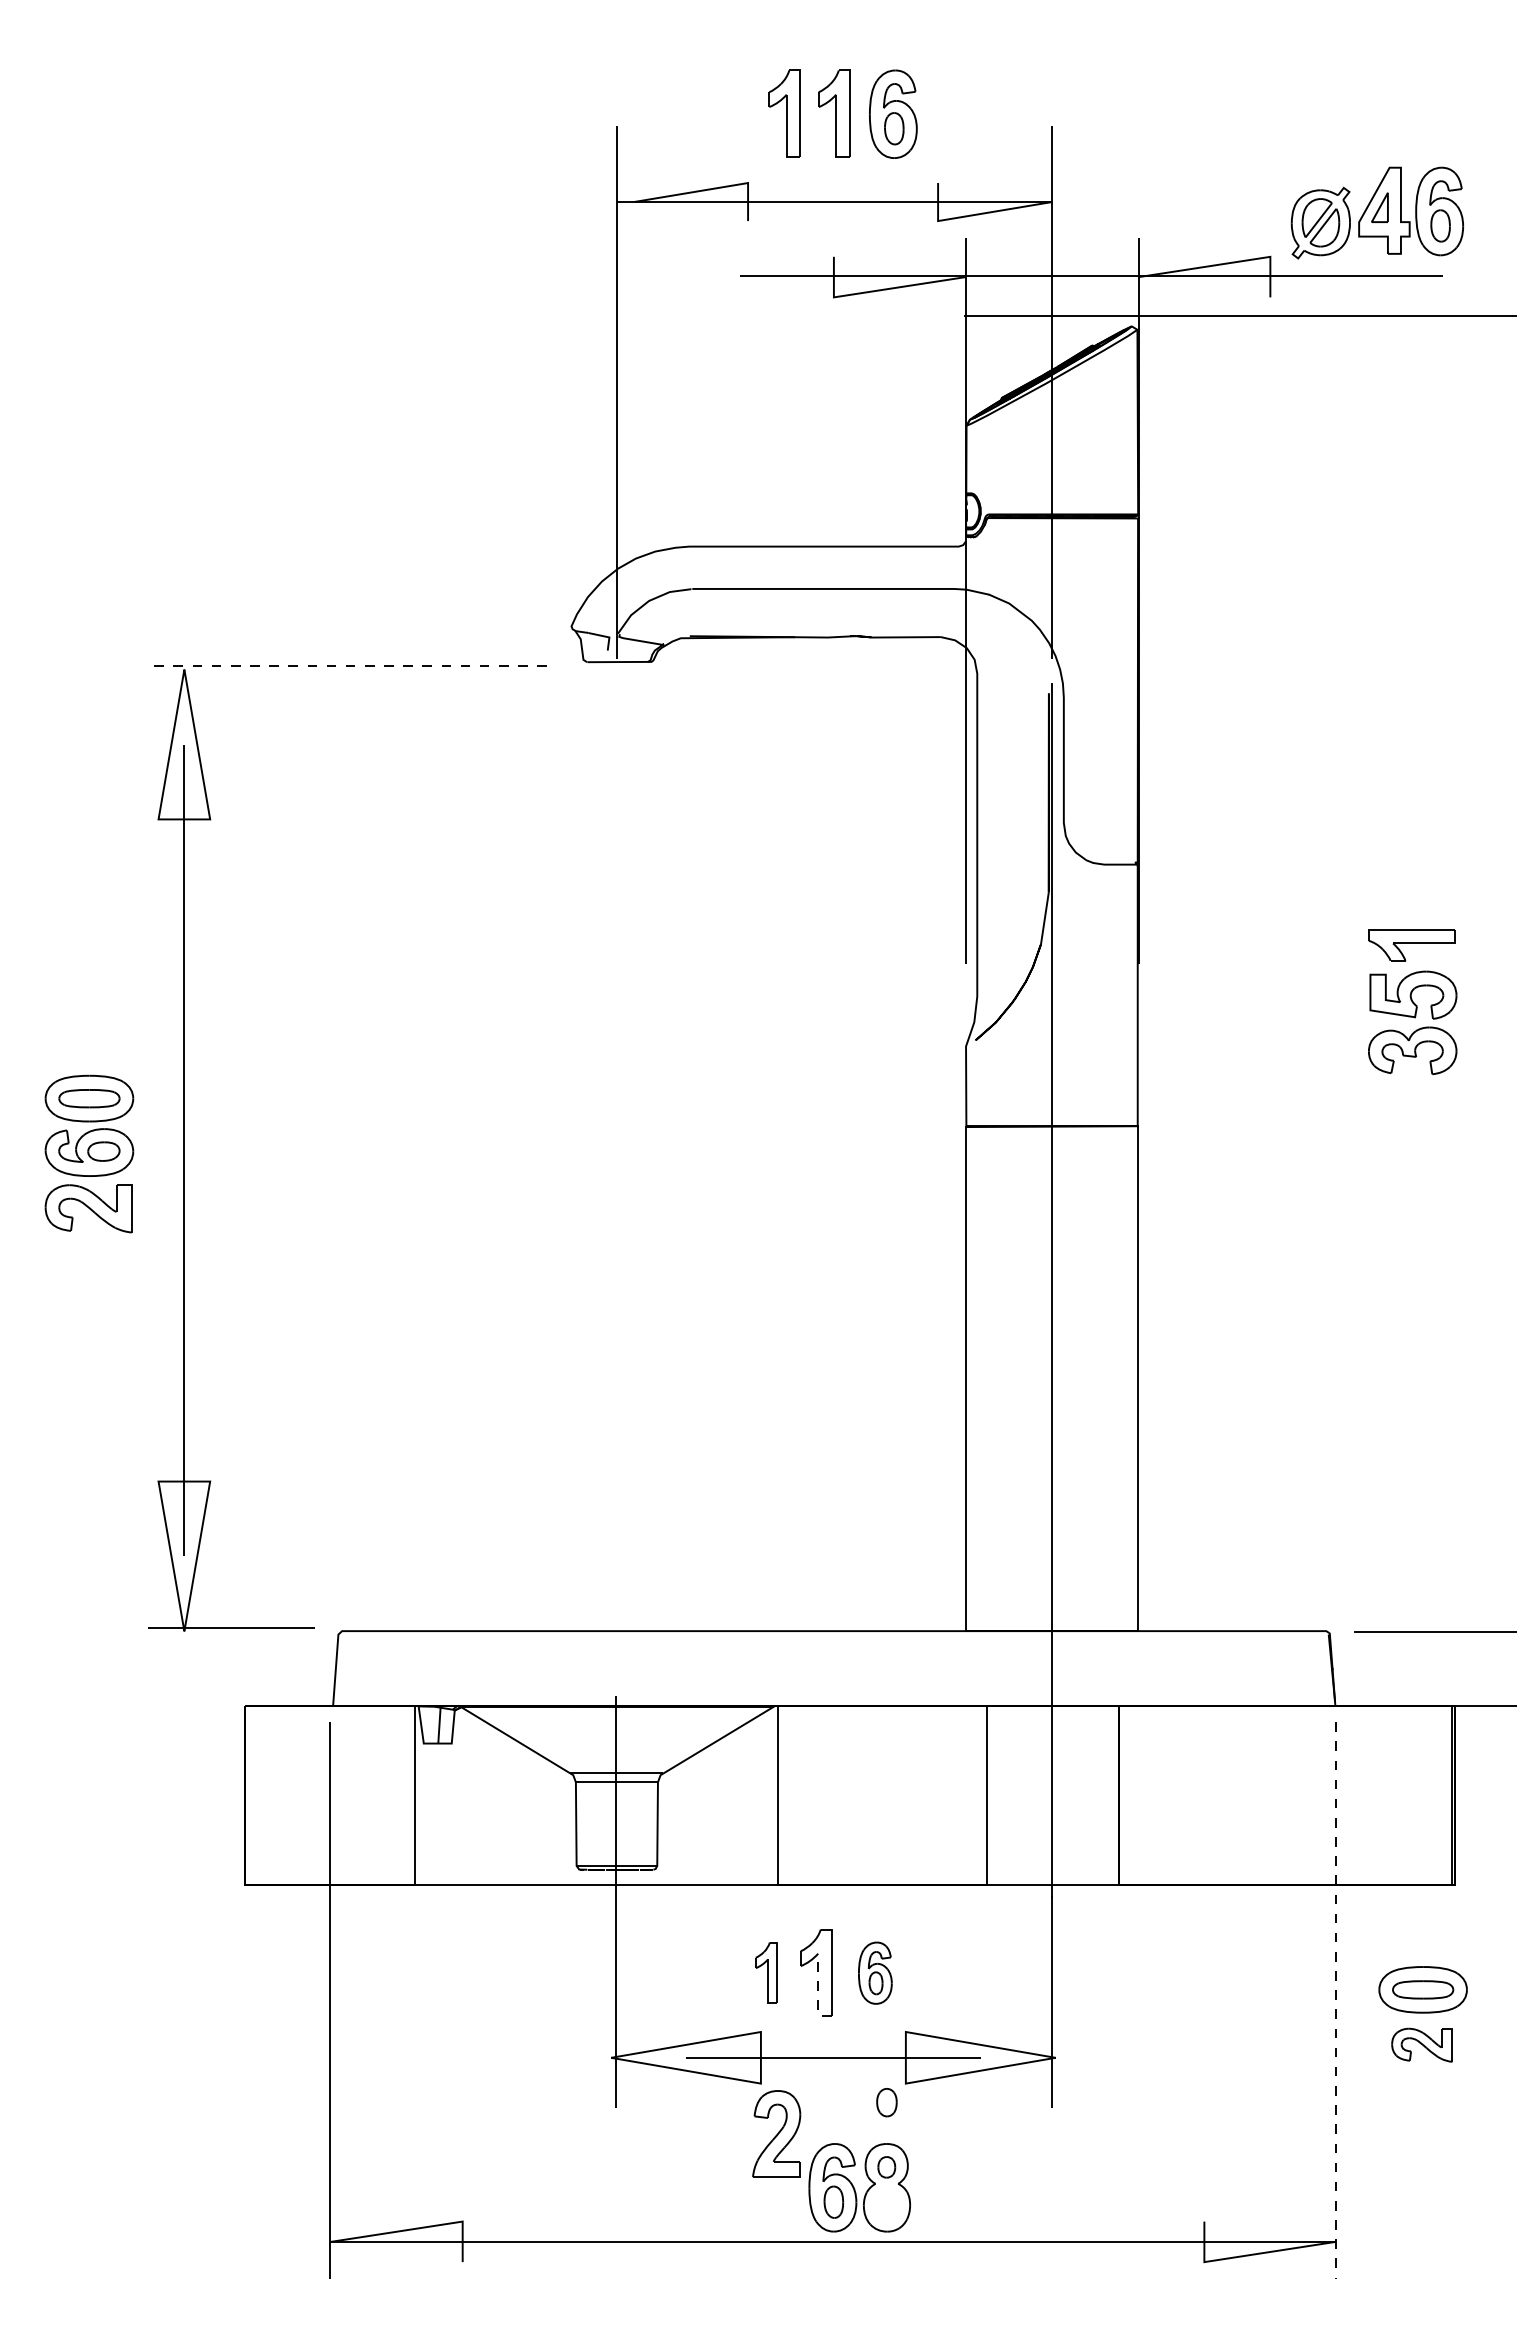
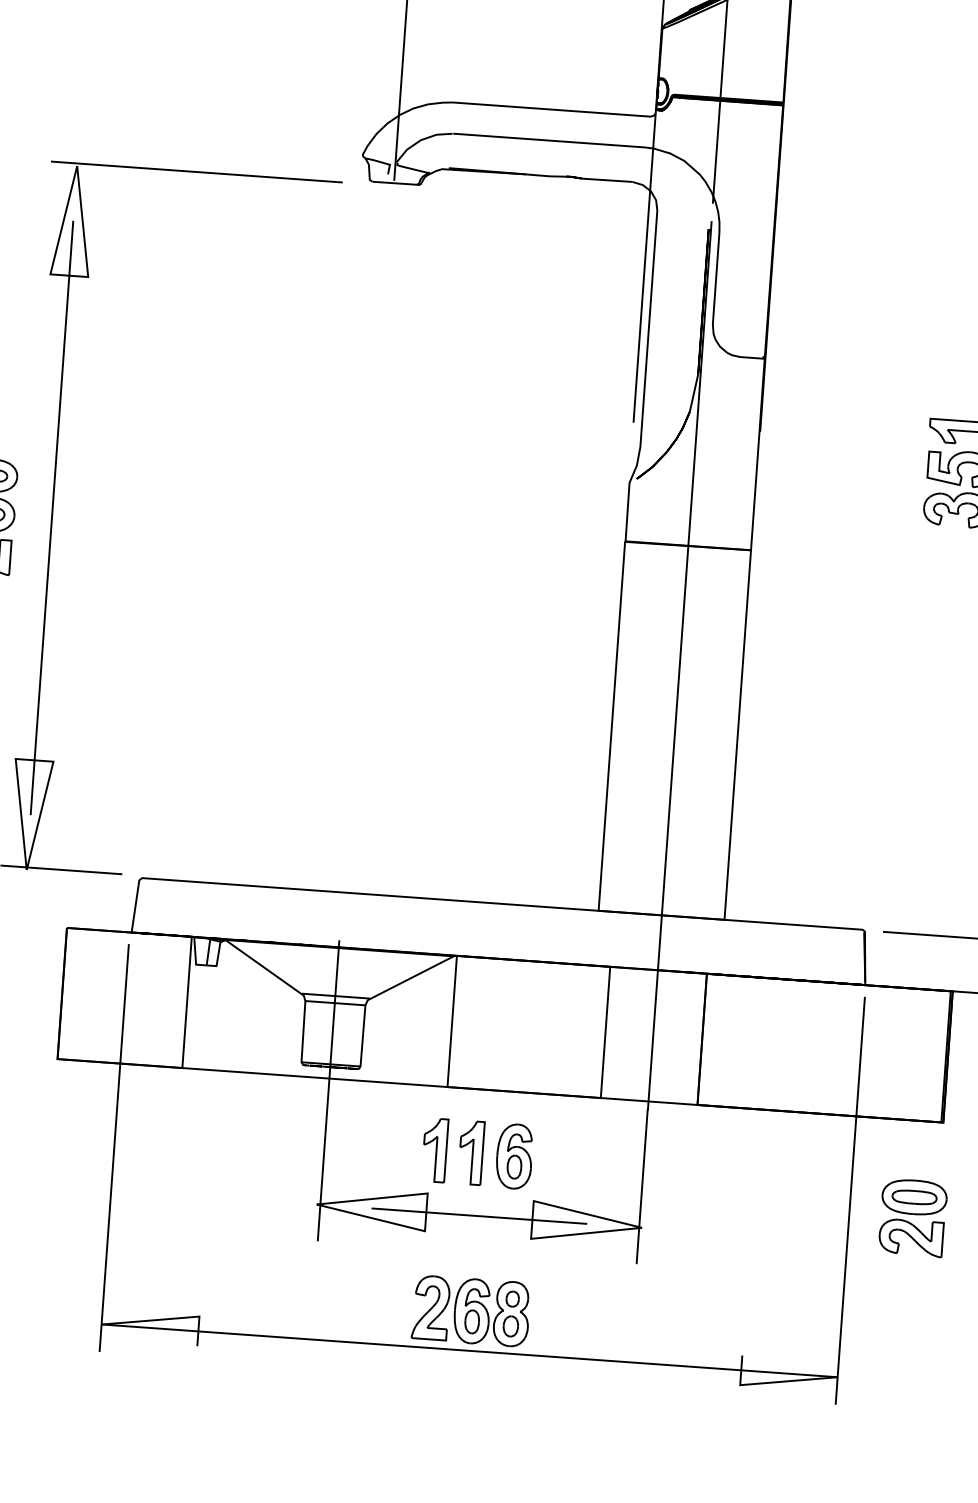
line: (347, 666) -> (196, 172), dashed -> solid
part: (766, 1972) -> (434, 1150), size x1.43
part: (875, 1972) -> (514, 1155), size x1.43
line: (818, 1991) -> (471, 1166), dashed -> solid
line: (1336, 2000) -> (850, 1200), dashed -> solid
part: (1421, 2044) -> (910, 1237), size x1.43
part: (886, 2102) -> (510, 1326), moved
part: (776, 2133) -> (430, 1307), moved

